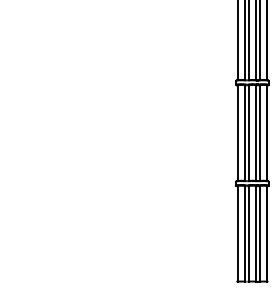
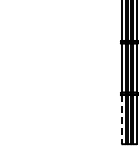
line: (237, 233) -> (121, 119), solid -> dashed

